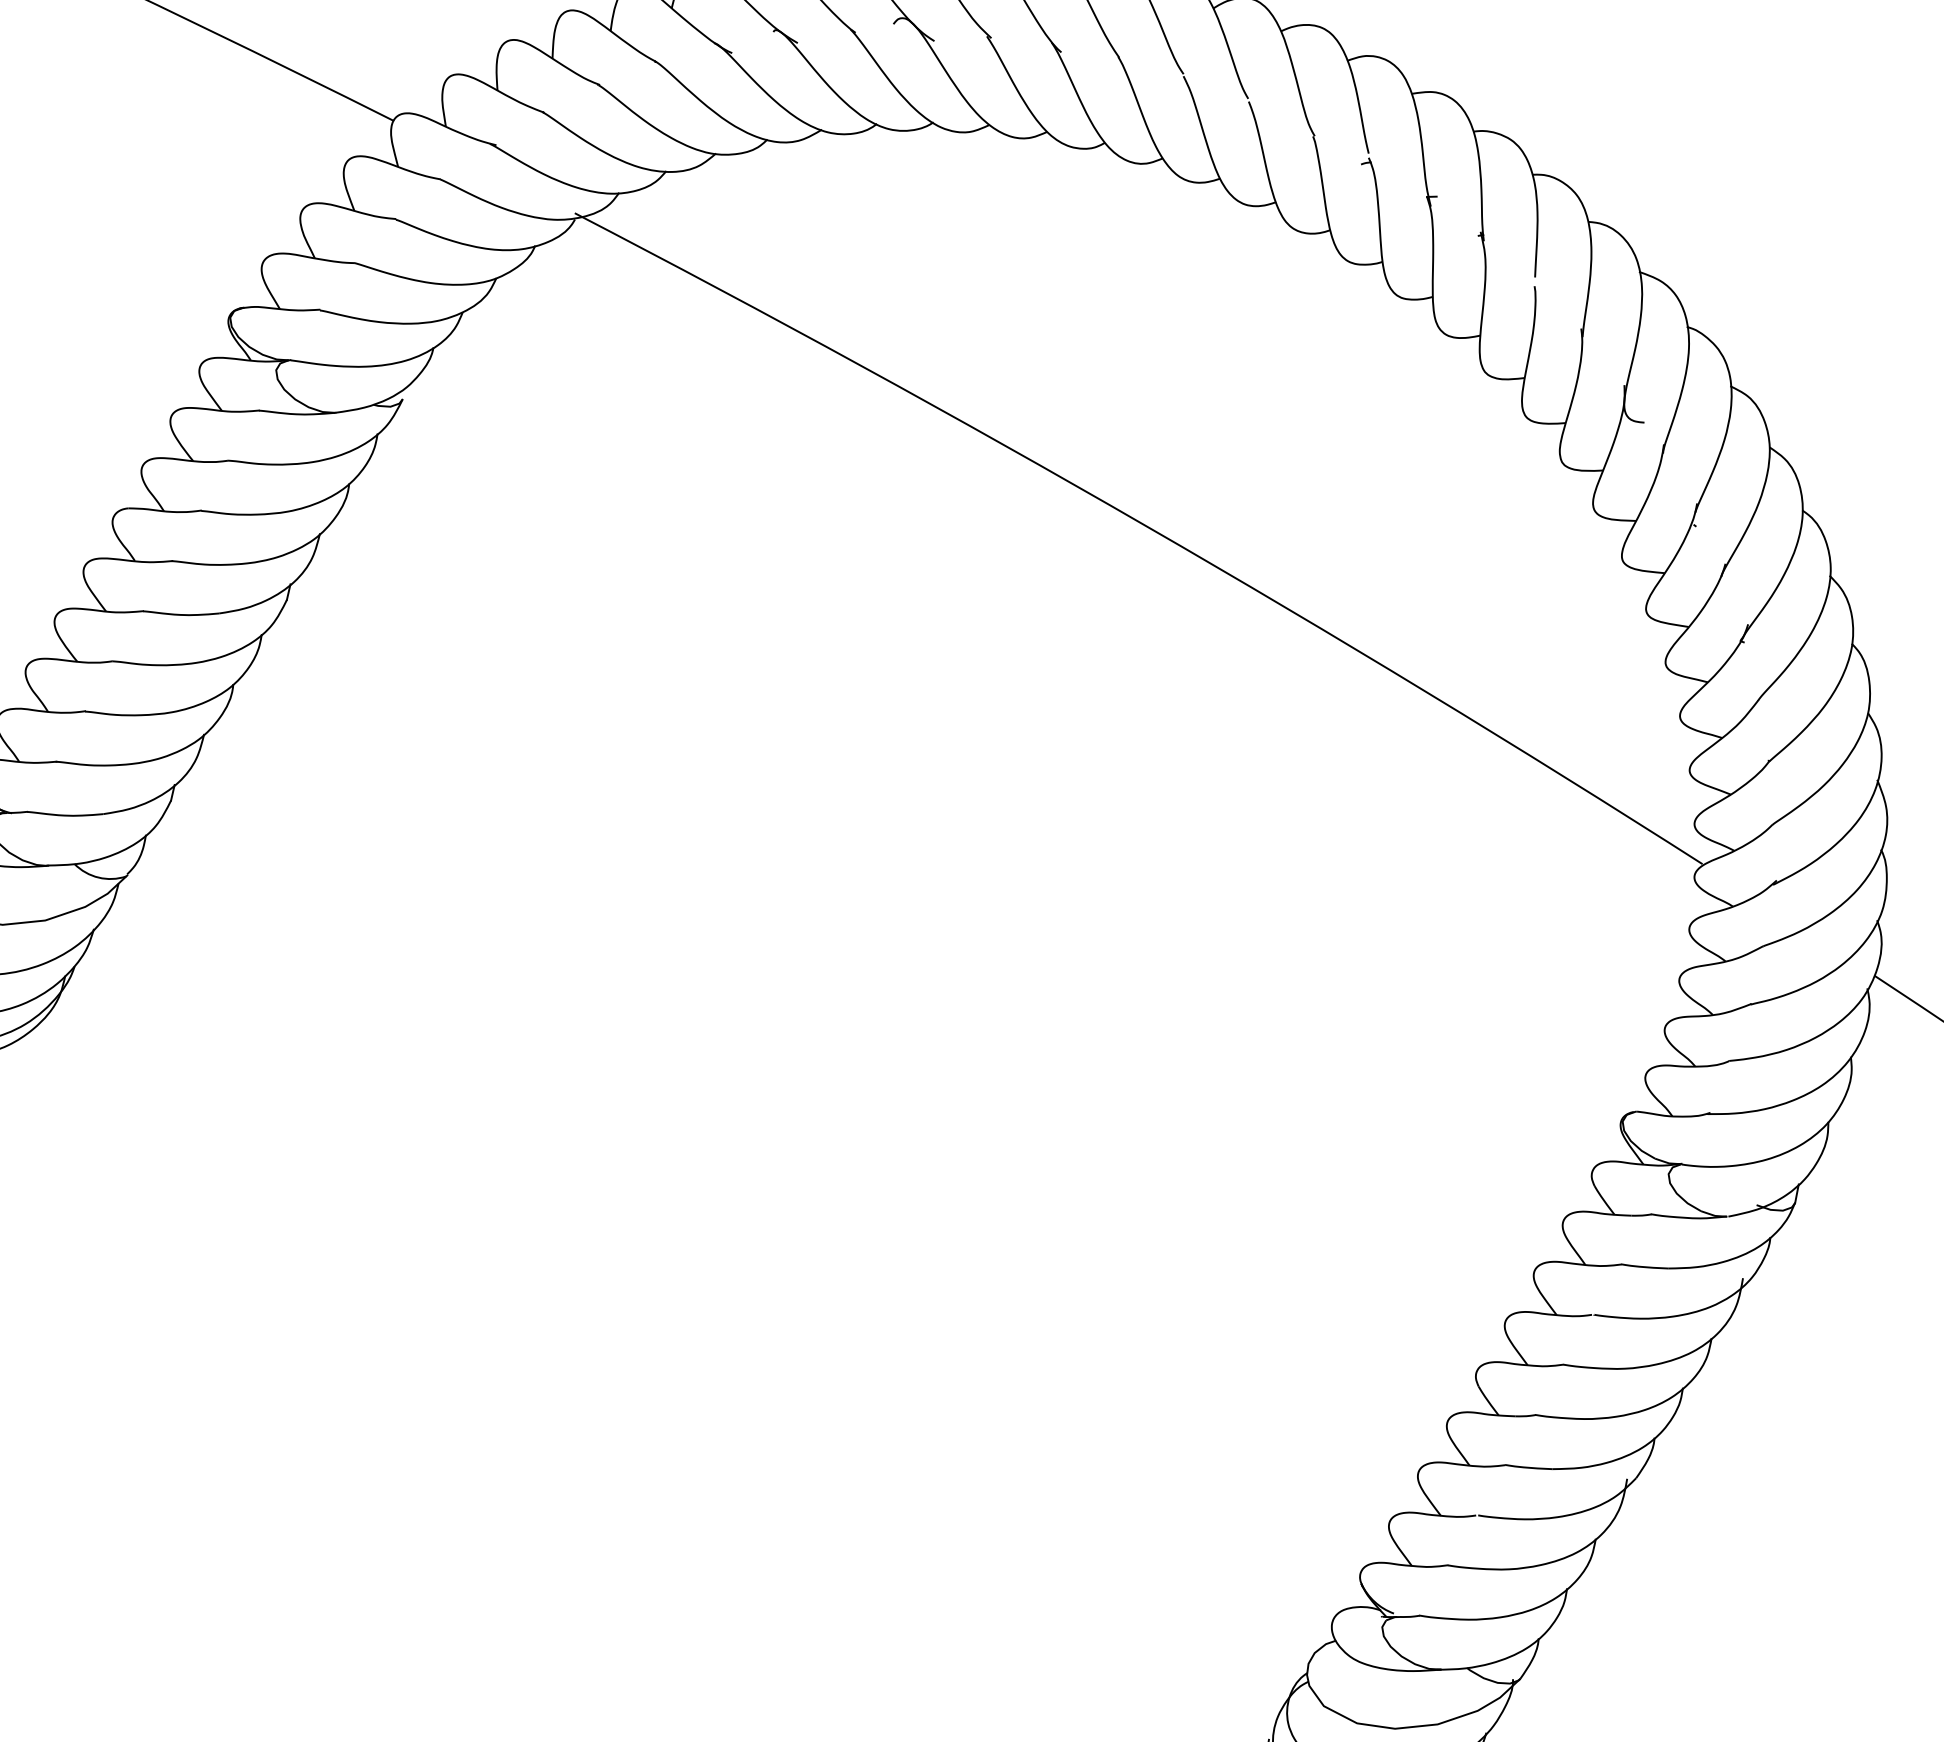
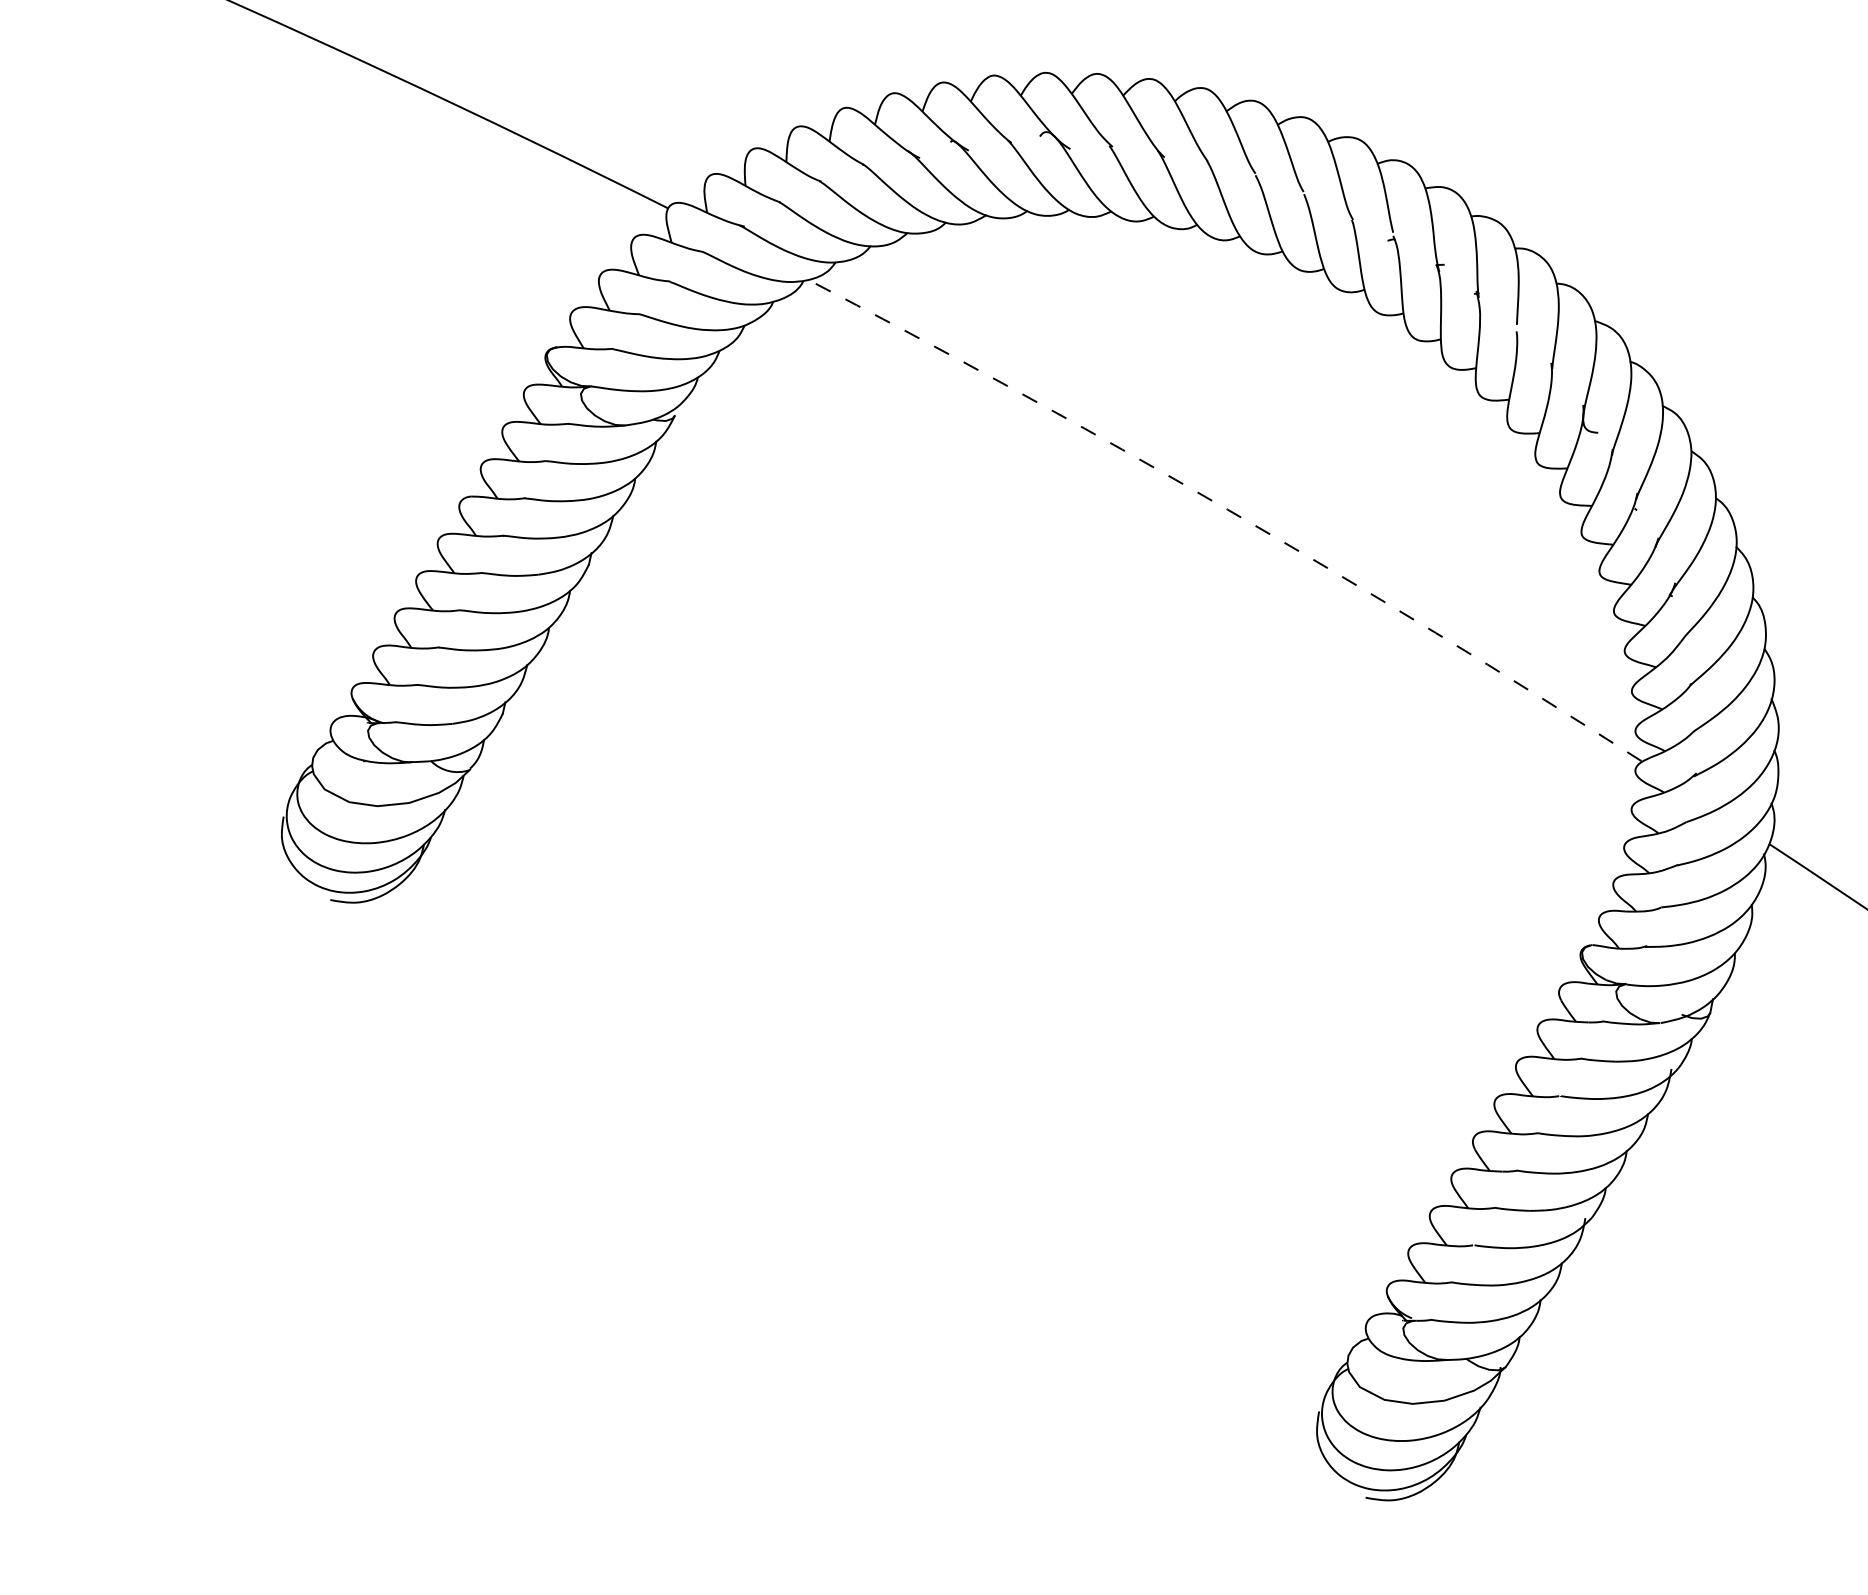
arc: (1145, 525) -> (1227, 509), solid -> dashed

